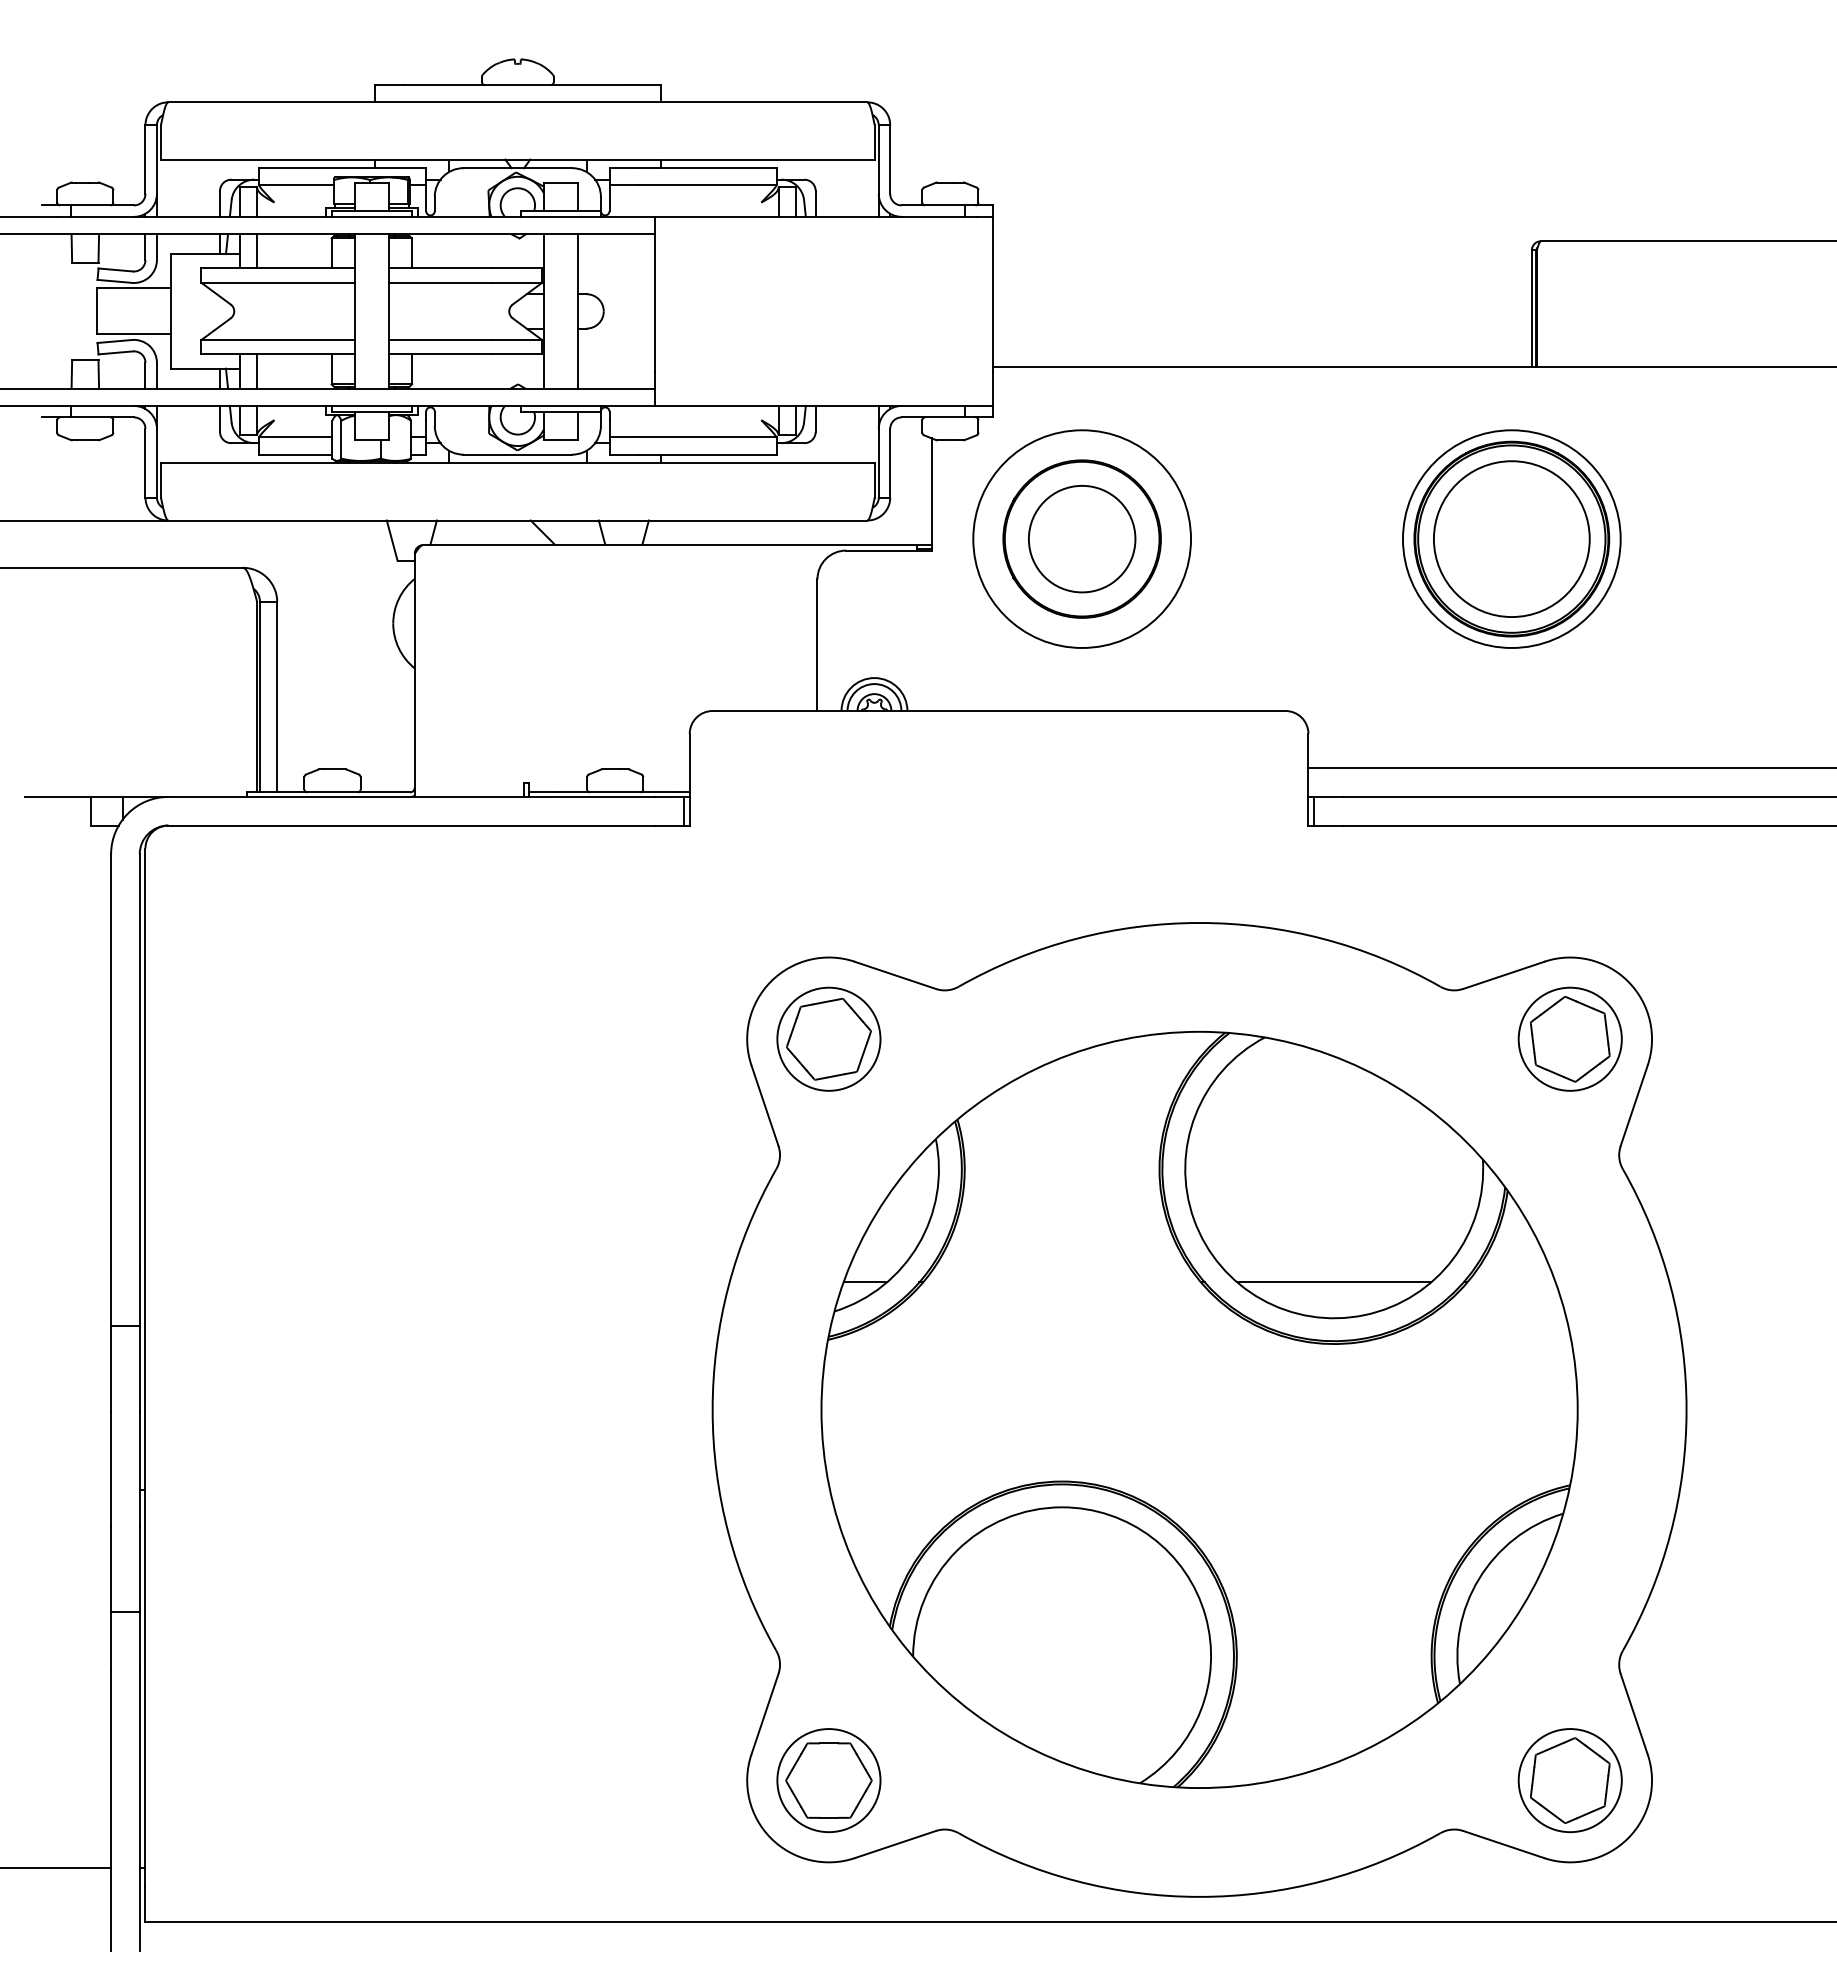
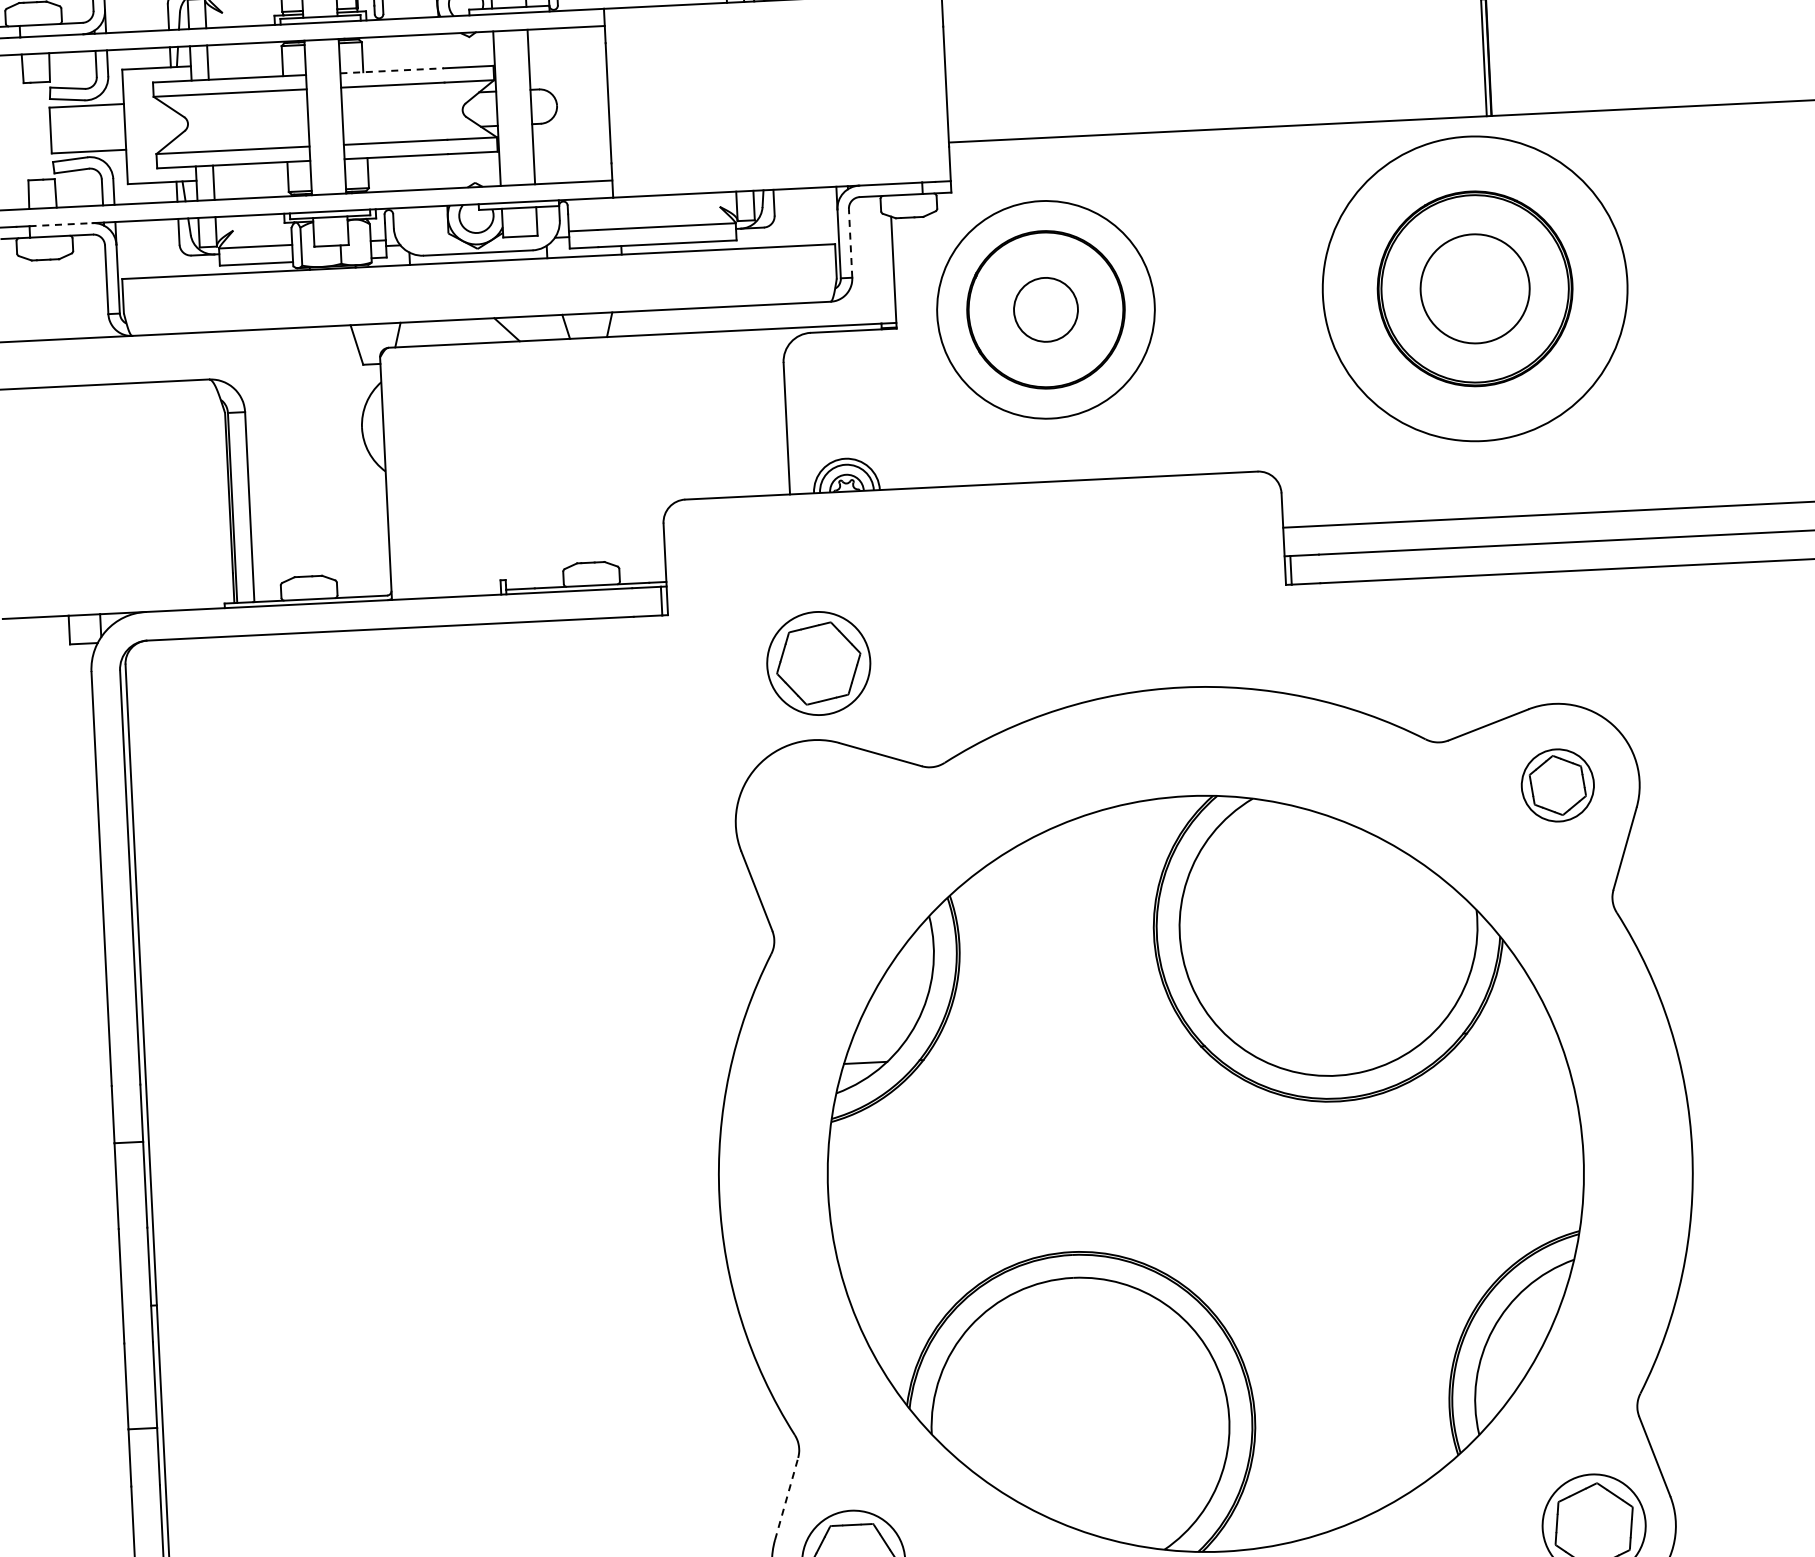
line: (440, 268) -> (391, 70), solid -> dashed
line: (102, 405) -> (60, 224), solid -> dashed
line: (890, 462) -> (850, 242), solid -> dashed
circle: (1081, 538) -> (1045, 309), size x0.6
circle: (1511, 538) -> (1474, 288), size x1.4
circle: (1511, 539) -> (1474, 289), size x0.7
part: (828, 1038) -> (818, 662), moved
part: (1569, 1038) -> (1557, 784), size x0.7
line: (1334, 1282) -> (1334, 1040), removed
line: (765, 1714) -> (787, 1499), solid -> dashed

